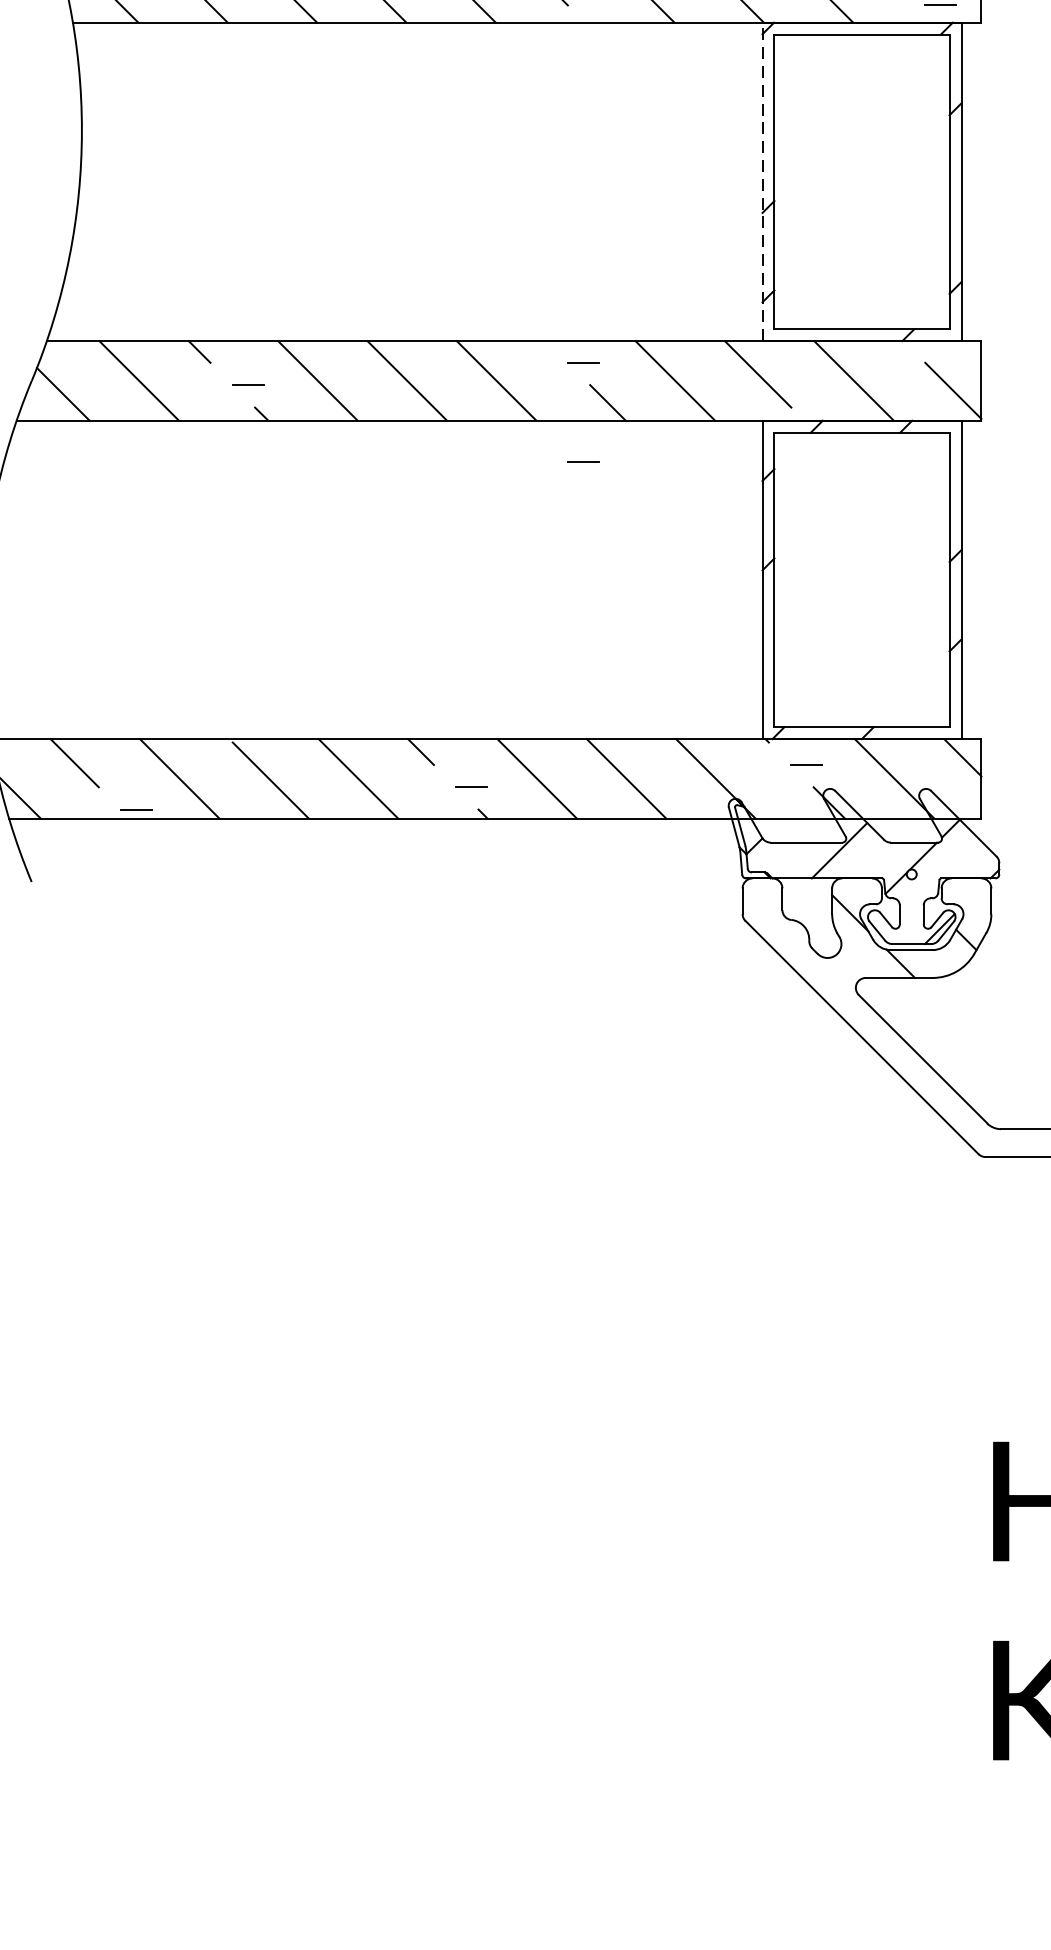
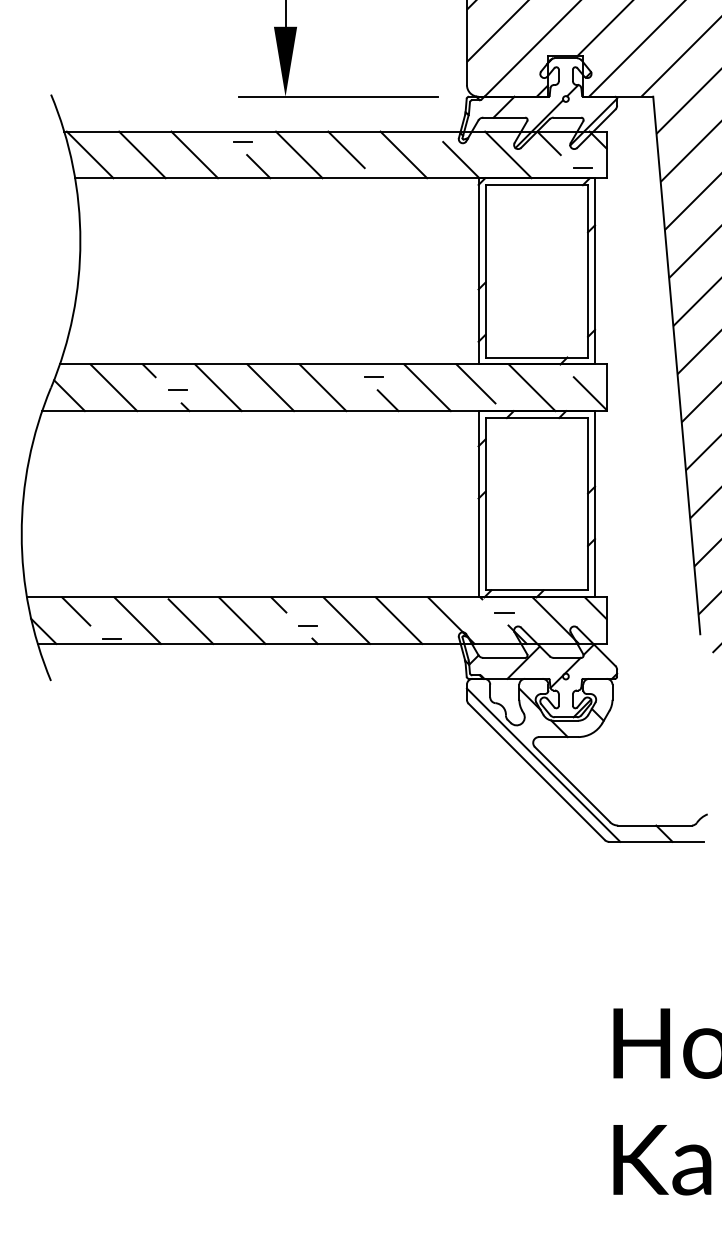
line: (762, 180) -> (478, 270), dashed -> solid
line: (582, 460) -> (373, 434), removed
line: (873, 1024) -> (543, 764), added

